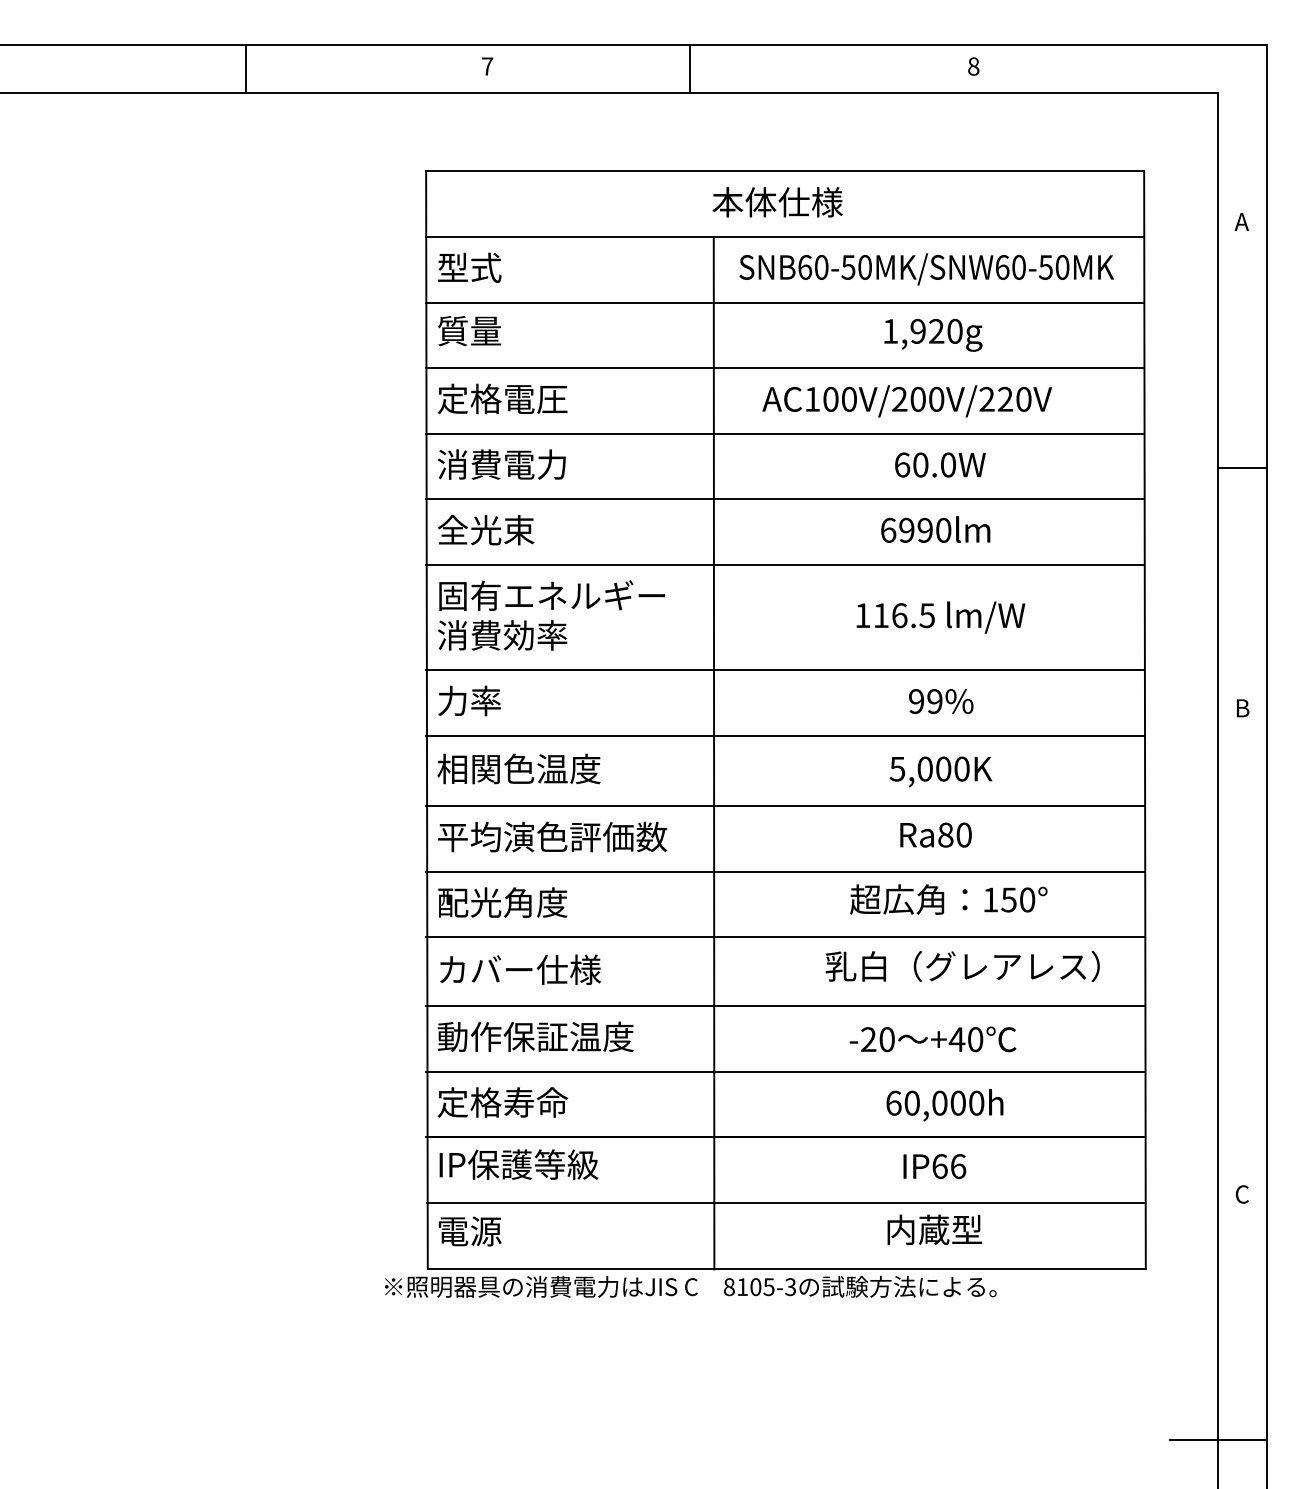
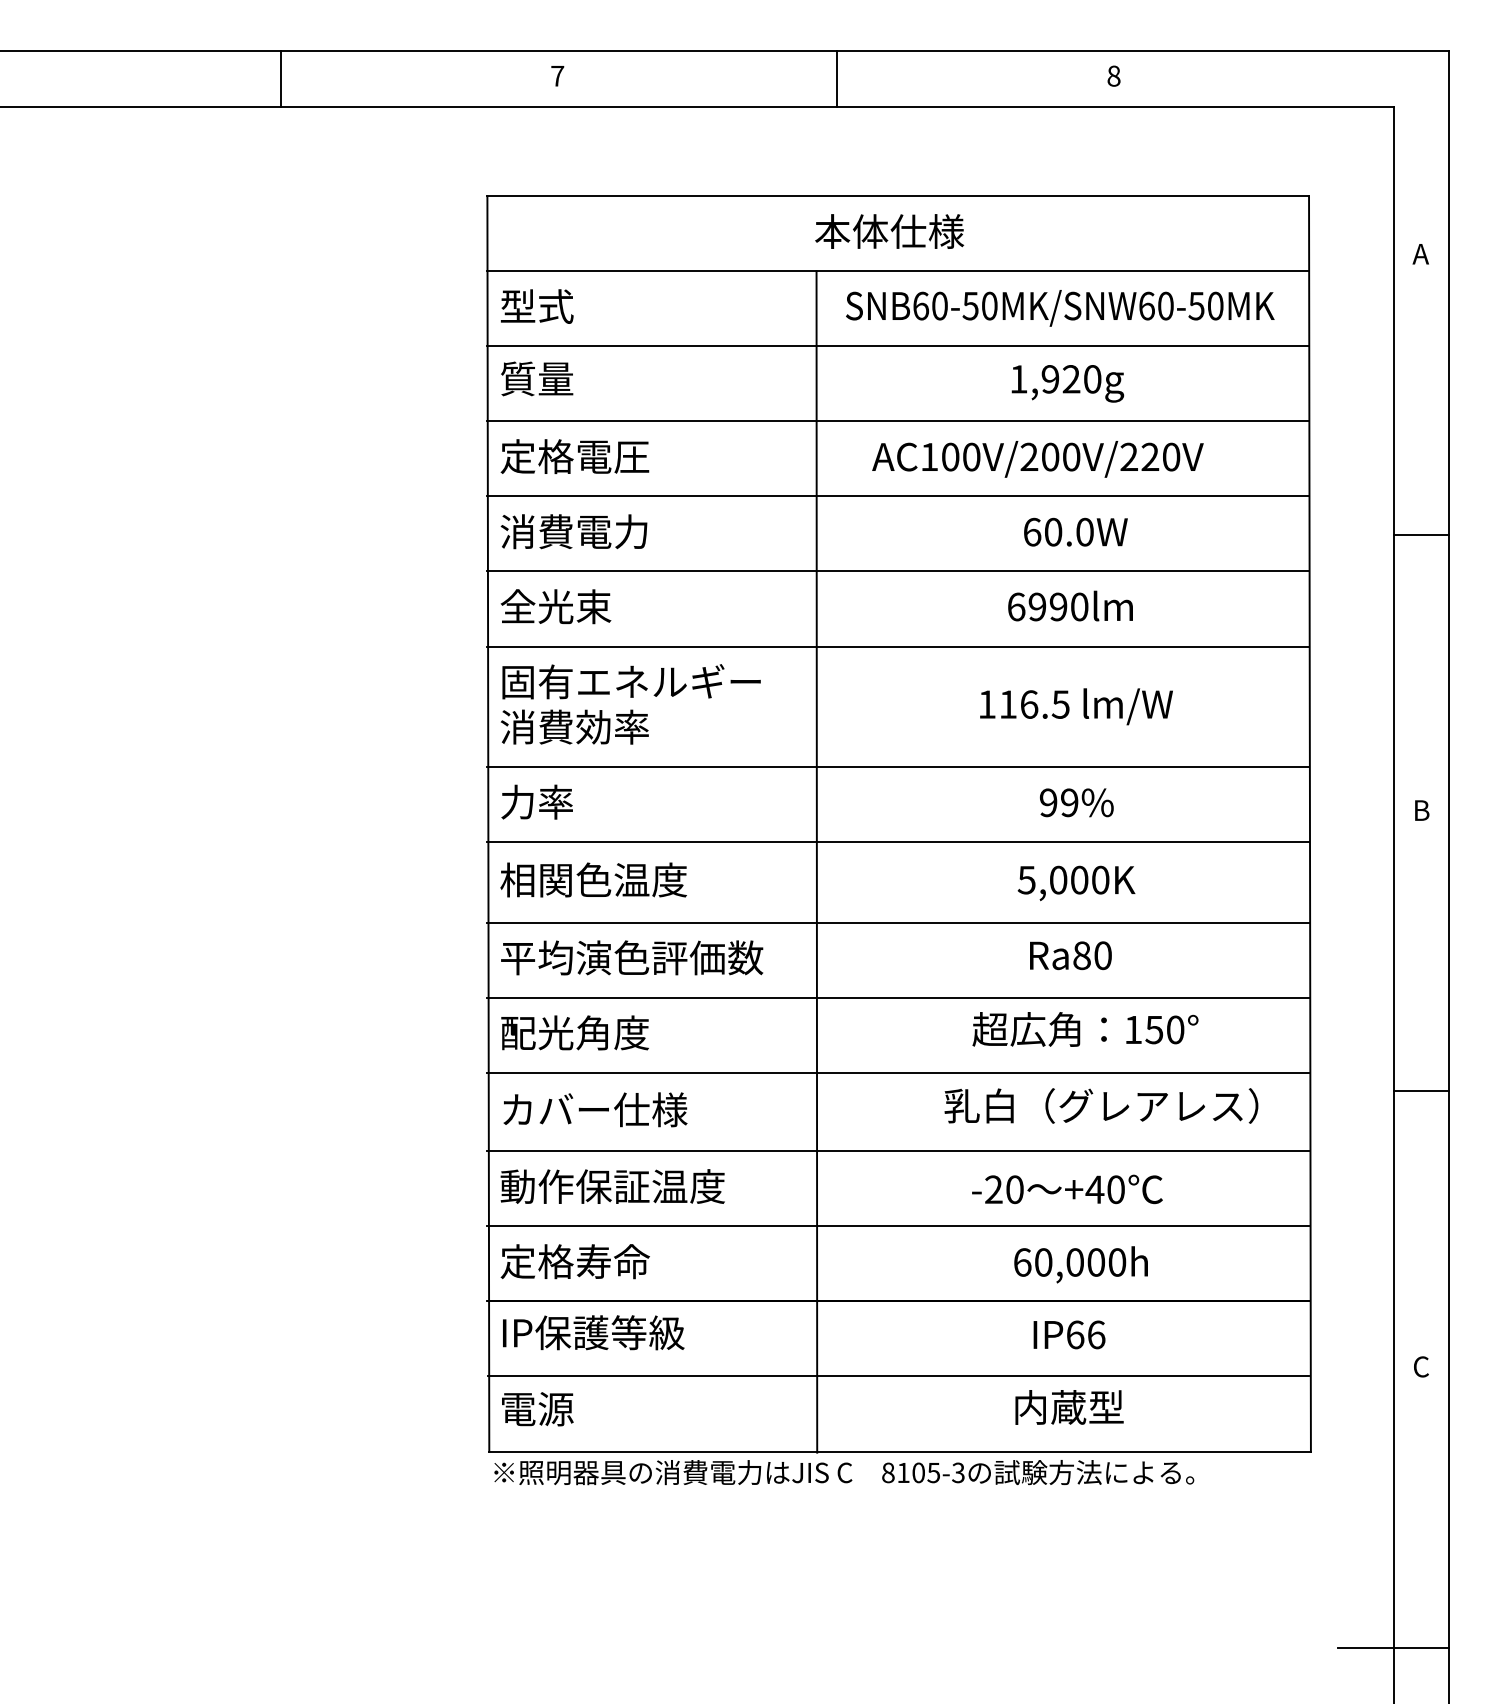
line: (690, 68) -> (837, 78), moved
line: (1242, 953) -> (1421, 1091), added
text: (691, 1286) -> (844, 1472), moved

